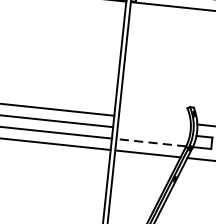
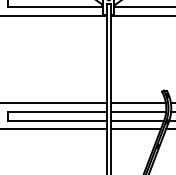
line: (153, 120) -> (137, 103), added
line: (154, 130) -> (138, 111), added
line: (151, 142) -> (137, 120), dashed -> solid

